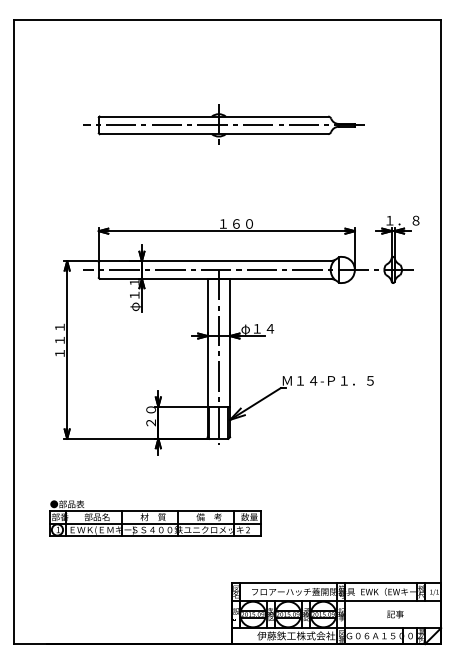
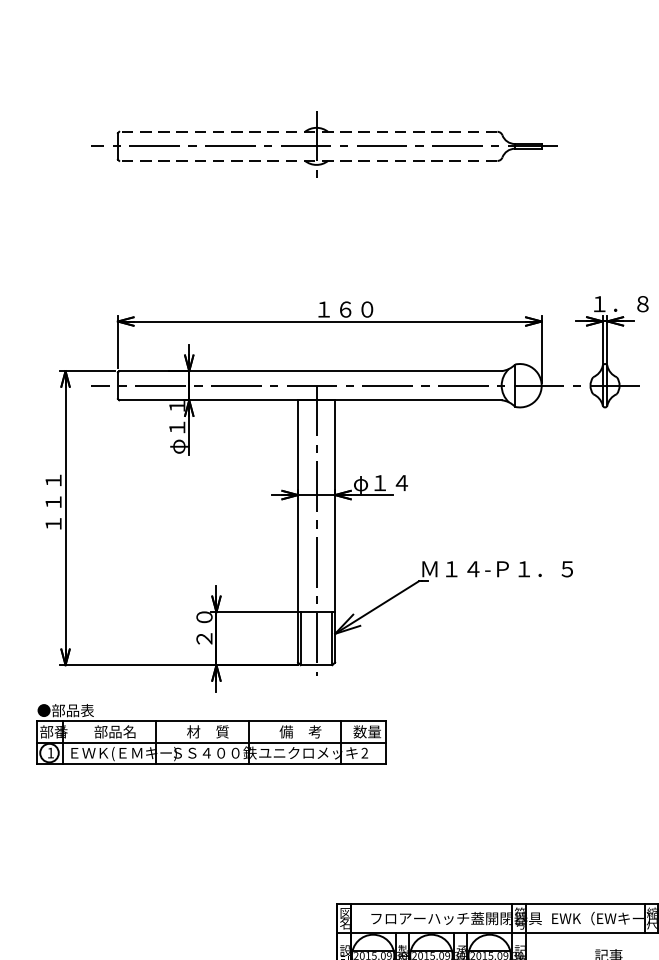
line: (213, 116) -> (307, 131), solid -> dashed
line: (213, 134) -> (307, 161), solid -> dashed
part: (155, 518) -> (211, 734), moved

